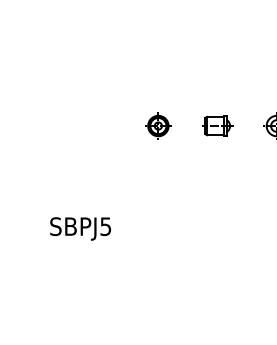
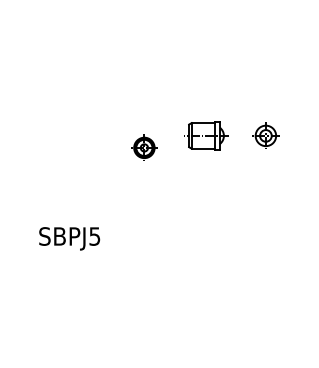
part: (158, 125) -> (144, 147), moved
part: (217, 125) -> (206, 135), size x1.4

